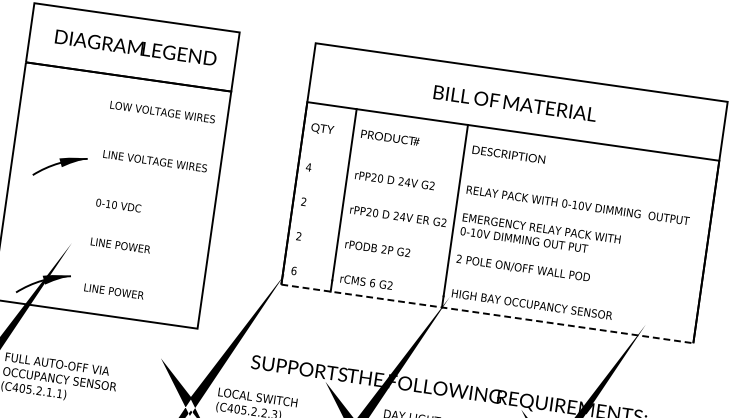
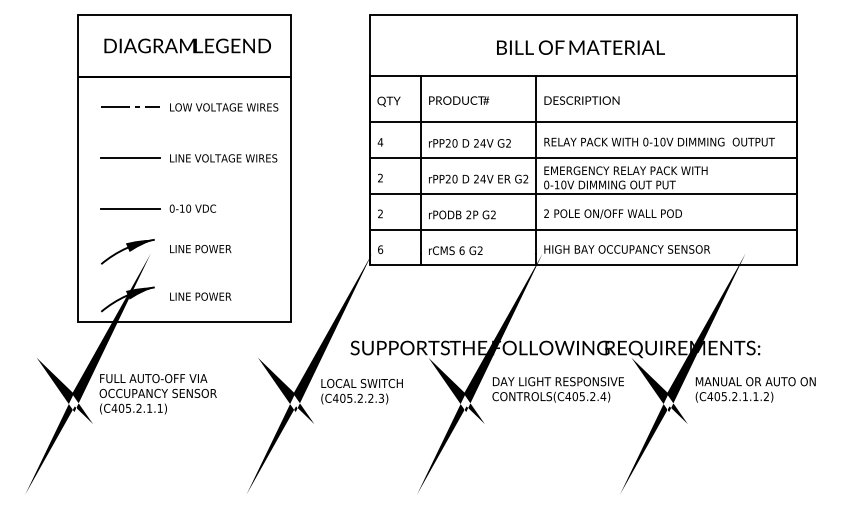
line: (71, 98) -> (129, 106), added
line: (65, 148) -> (130, 158), added
part: (59, 166) -> (127, 251), moved
line: (506, 175) -> (582, 122), added
line: (58, 196) -> (130, 208), added
line: (501, 210) -> (582, 158), added
line: (496, 244) -> (582, 193), added
line: (491, 279) -> (582, 229), added
line: (487, 314) -> (583, 265), dashed -> solid

